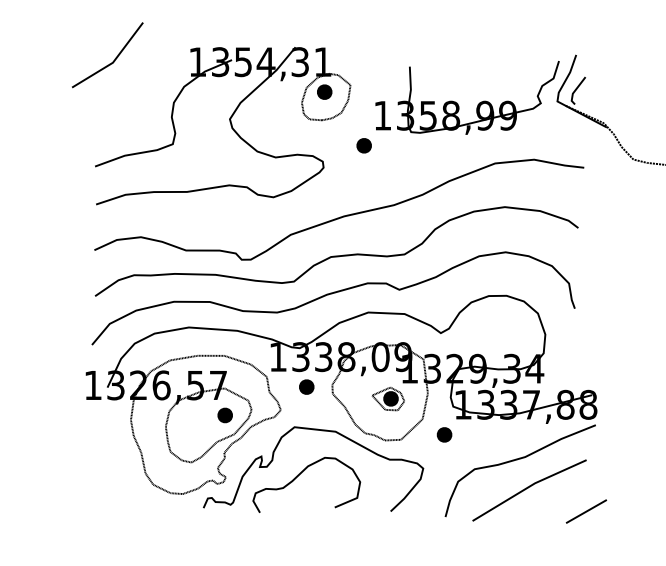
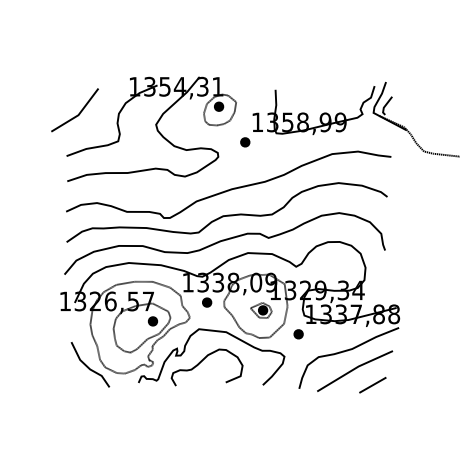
line: (113, 60) -> (78, 113), moved
line: (128, 483) -> (88, 366), added
line: (585, 511) -> (372, 385), moved

